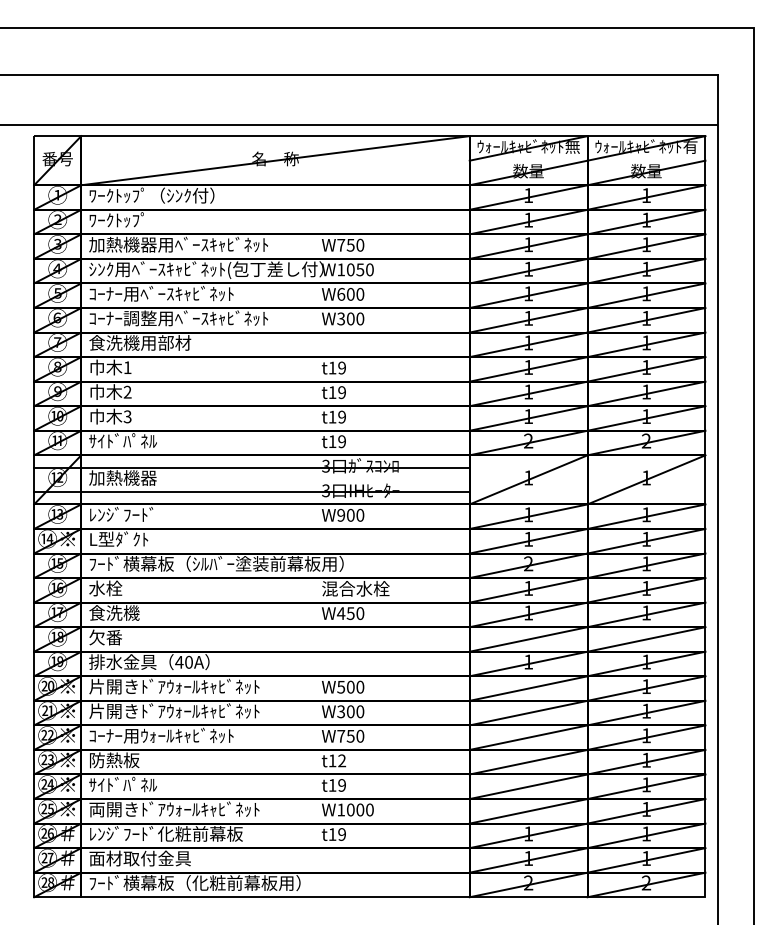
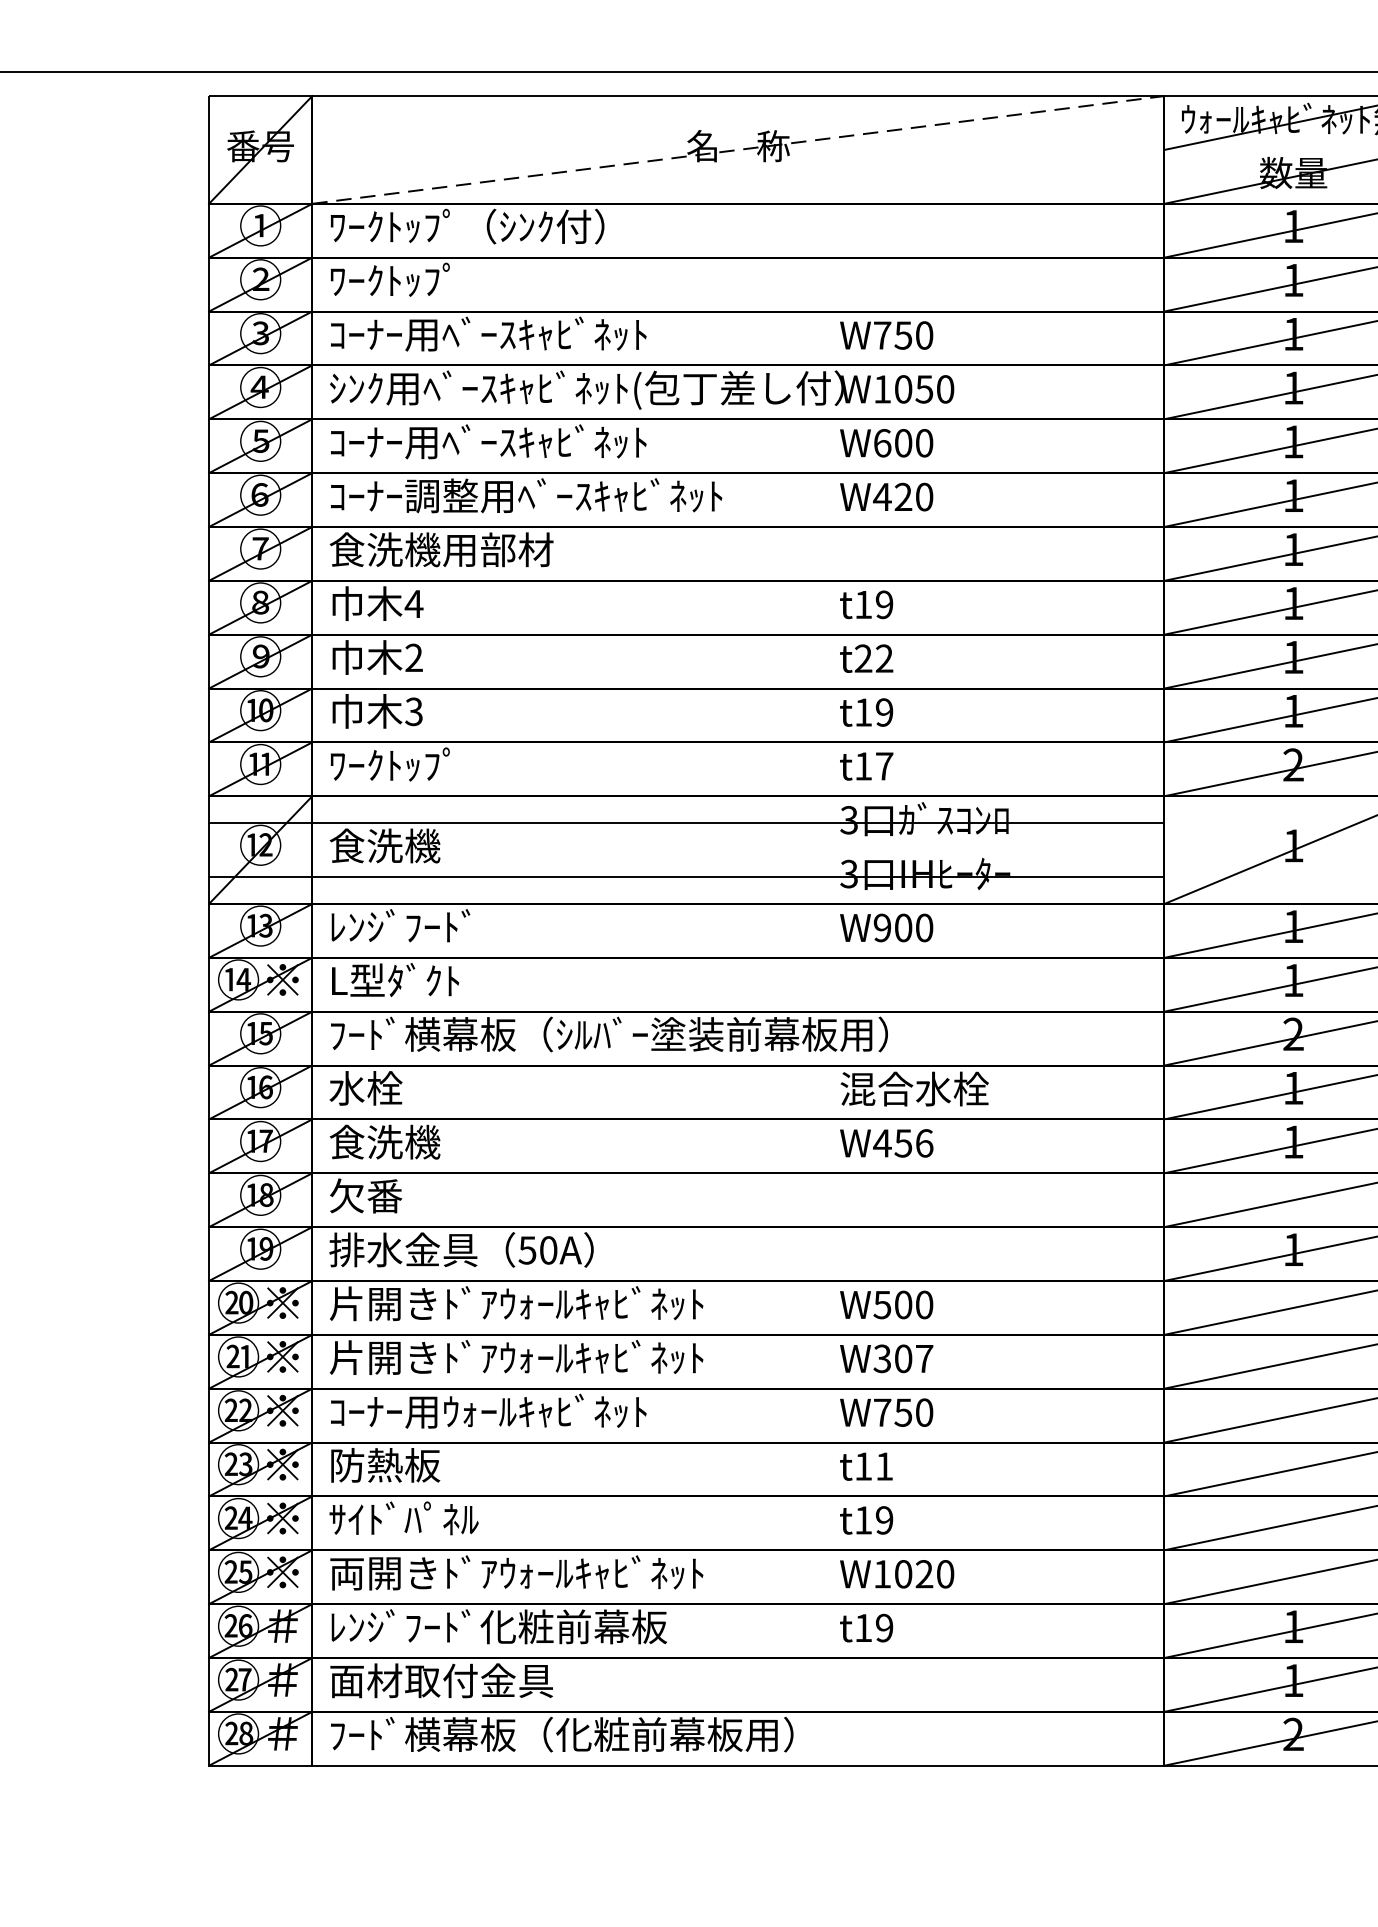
line: (275, 160) -> (738, 149), solid -> dashed
text: (178, 244) -> (525, 333), 加熱機器用ﾍﾞｰｽｷｬﾋﾞﾈｯﾄ -> ｺｰﾅｰ用ﾍﾞｰｽｷｬﾋﾞﾈｯﾄ
text: (345, 318) -> (891, 496), W300 -> W420
text: (127, 367) -> (413, 603), 1 -> 4
text: (337, 392) -> (874, 658), t19 -> t22
text: (122, 440) -> (402, 763), ｻｲﾄﾞﾊﾟﾈﾙ -> ﾜｰｸﾄｯﾌﾟ
text: (342, 441) -> (885, 765), t19 -> t17
text: (122, 477) -> (402, 844), 加熱機器 -> 食洗機
text: (360, 613) -> (924, 1143), W450 -> W456
text: (179, 662) -> (527, 1250), 40A -> 50A
text: (360, 711) -> (924, 1358), W300 -> W307
text: (342, 760) -> (885, 1465), t12 -> t11
text: (360, 809) -> (924, 1573), W1000 -> W1020

